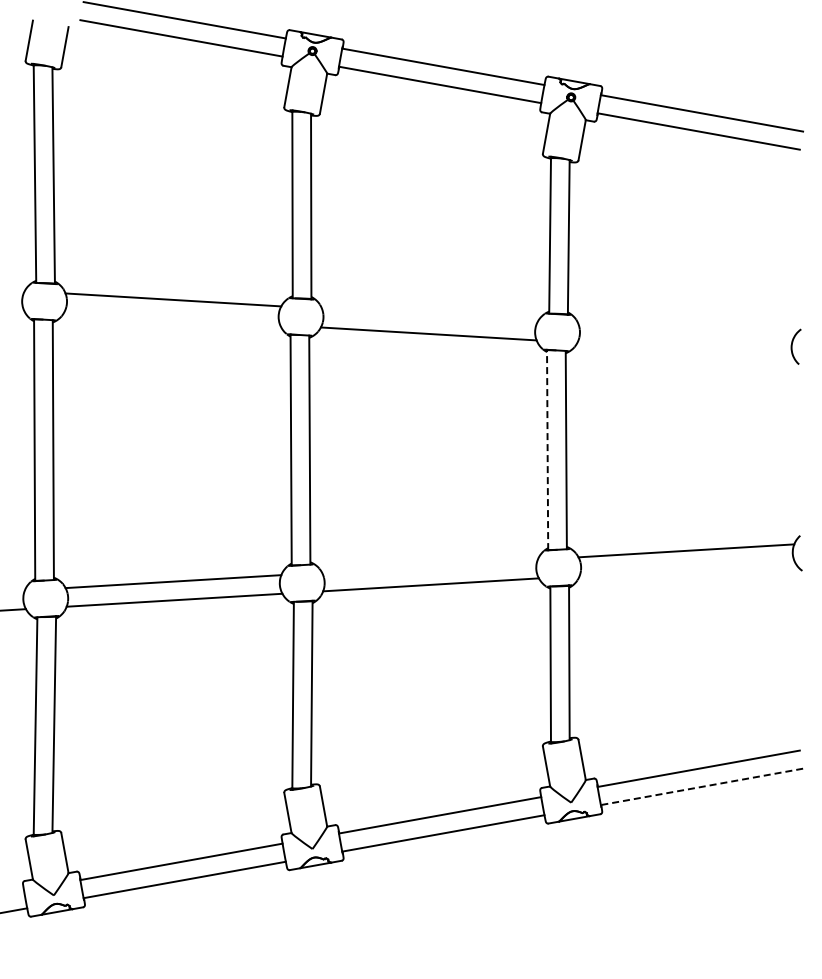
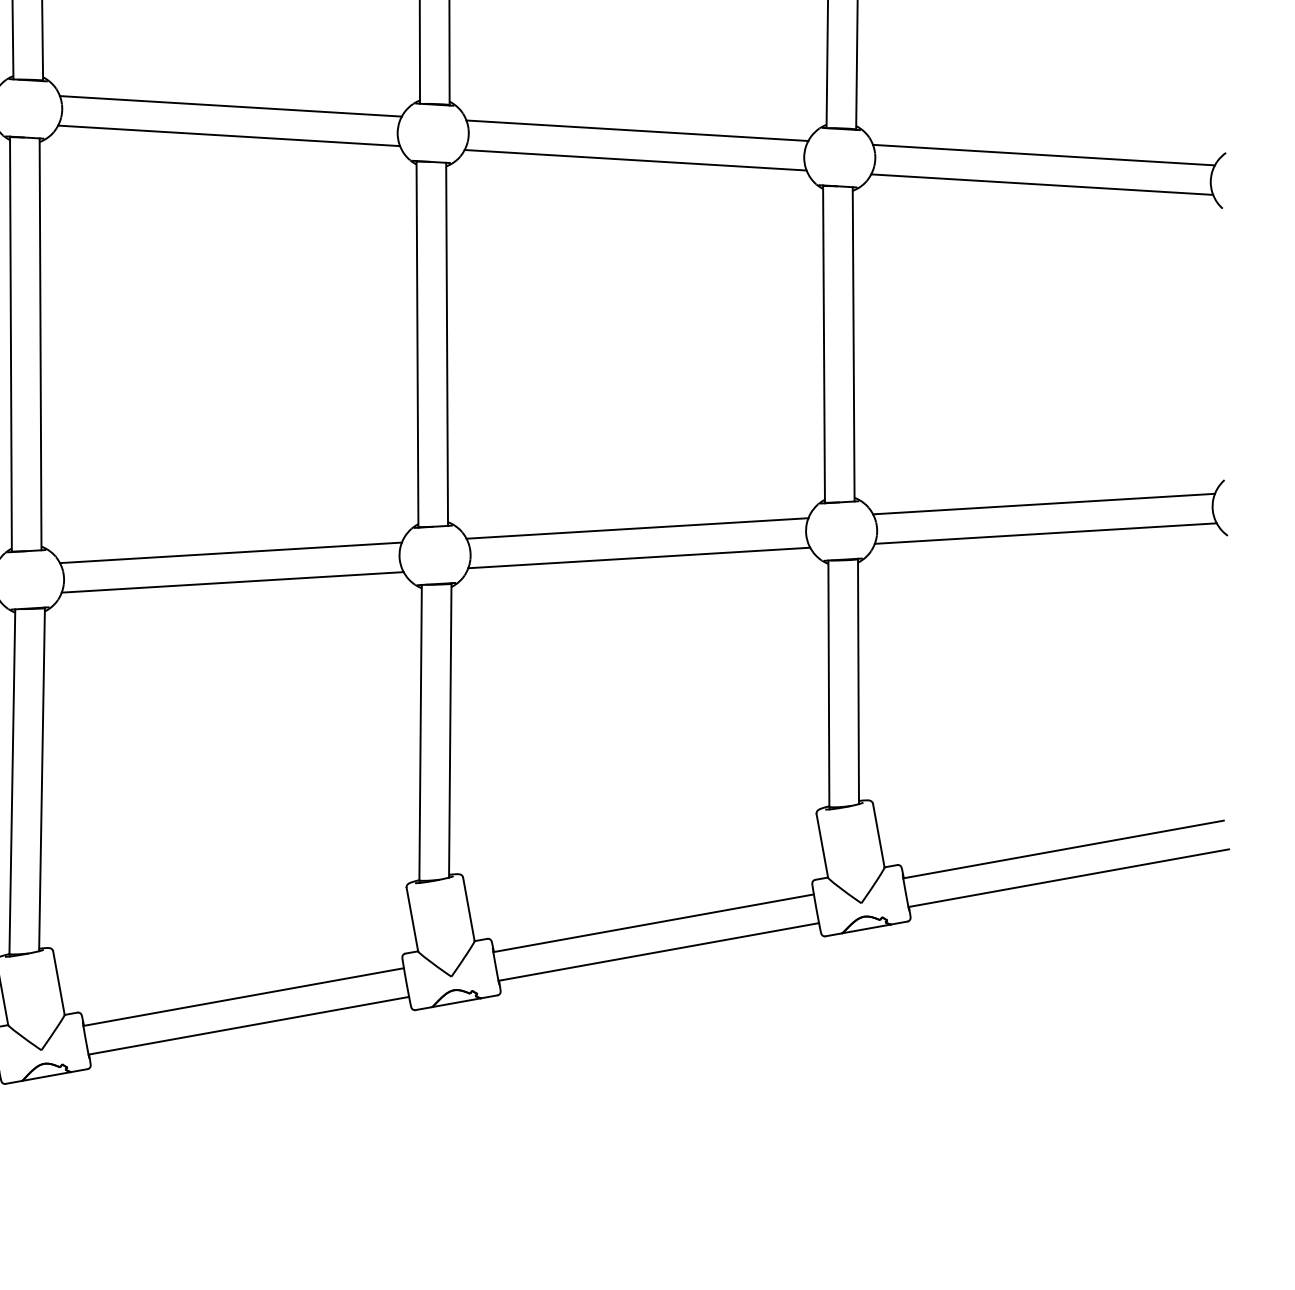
line: (429, 314) -> (636, 129), added
line: (172, 318) -> (229, 135), added
line: (686, 330) -> (1044, 154), added
line: (685, 348) -> (1042, 183), added
line: (547, 450) -> (823, 345), dashed -> solid
line: (429, 565) -> (636, 527), added
line: (687, 569) -> (1045, 533), added
line: (702, 786) -> (1069, 877), dashed -> solid

